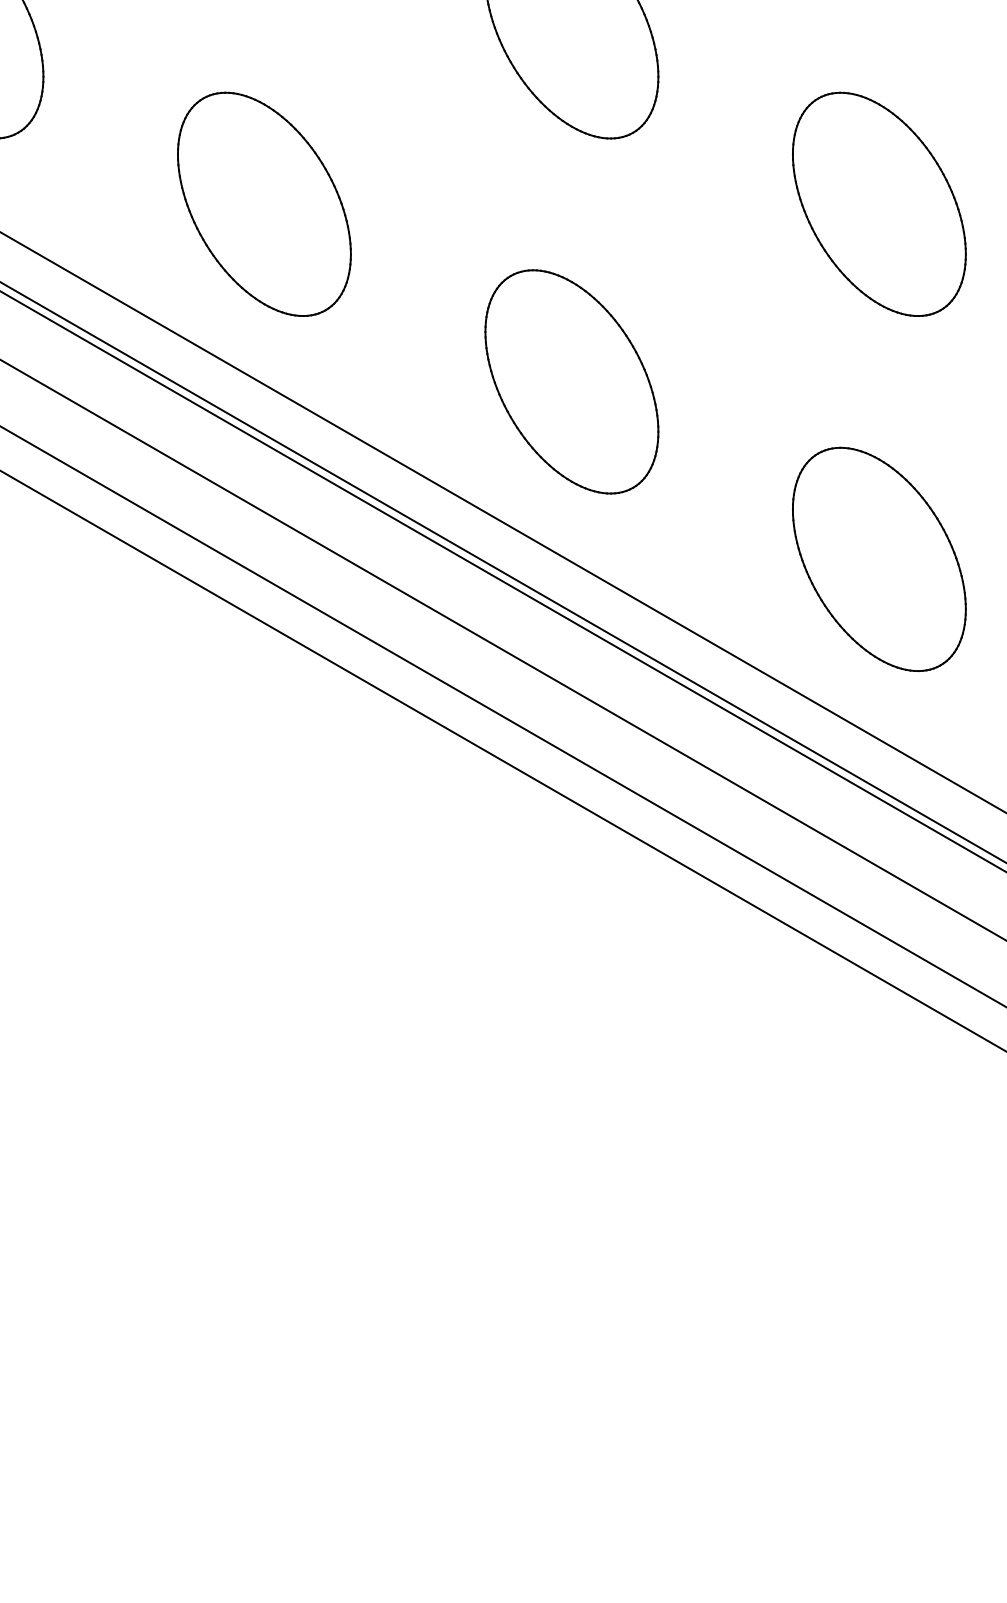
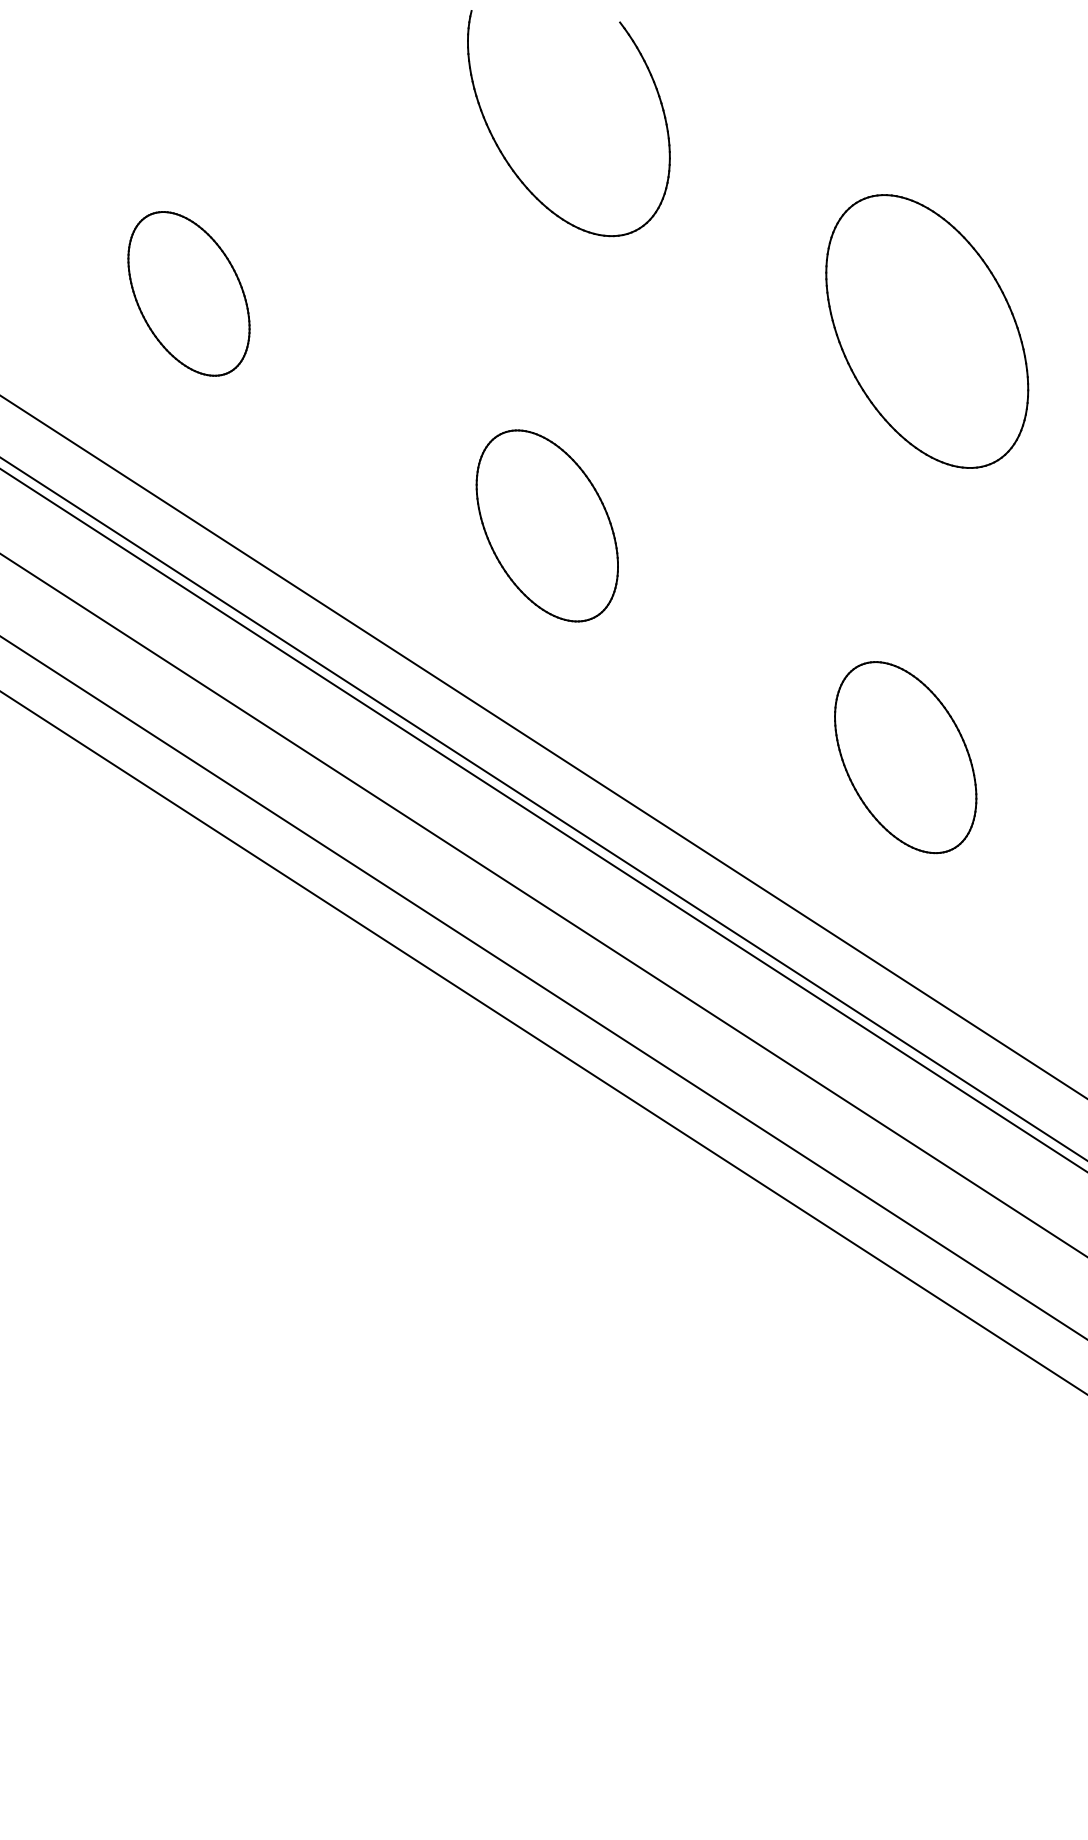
part: (264, 203) -> (189, 293), size x0.6
part: (571, 381) -> (546, 525), size x0.7
part: (879, 558) -> (905, 756), size x0.7

